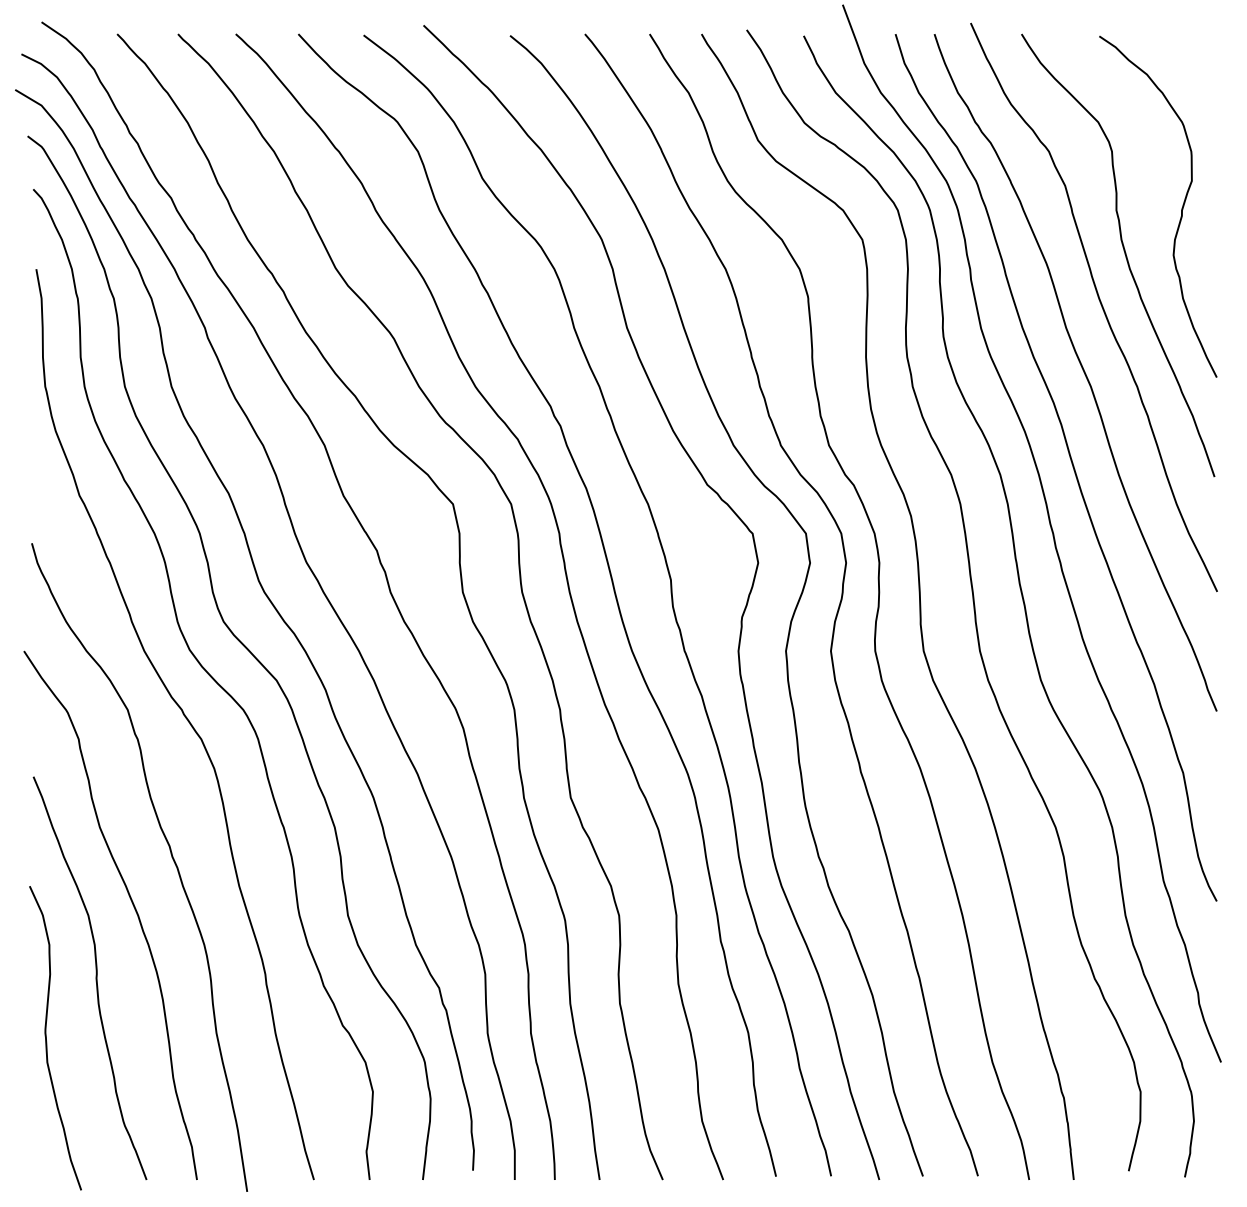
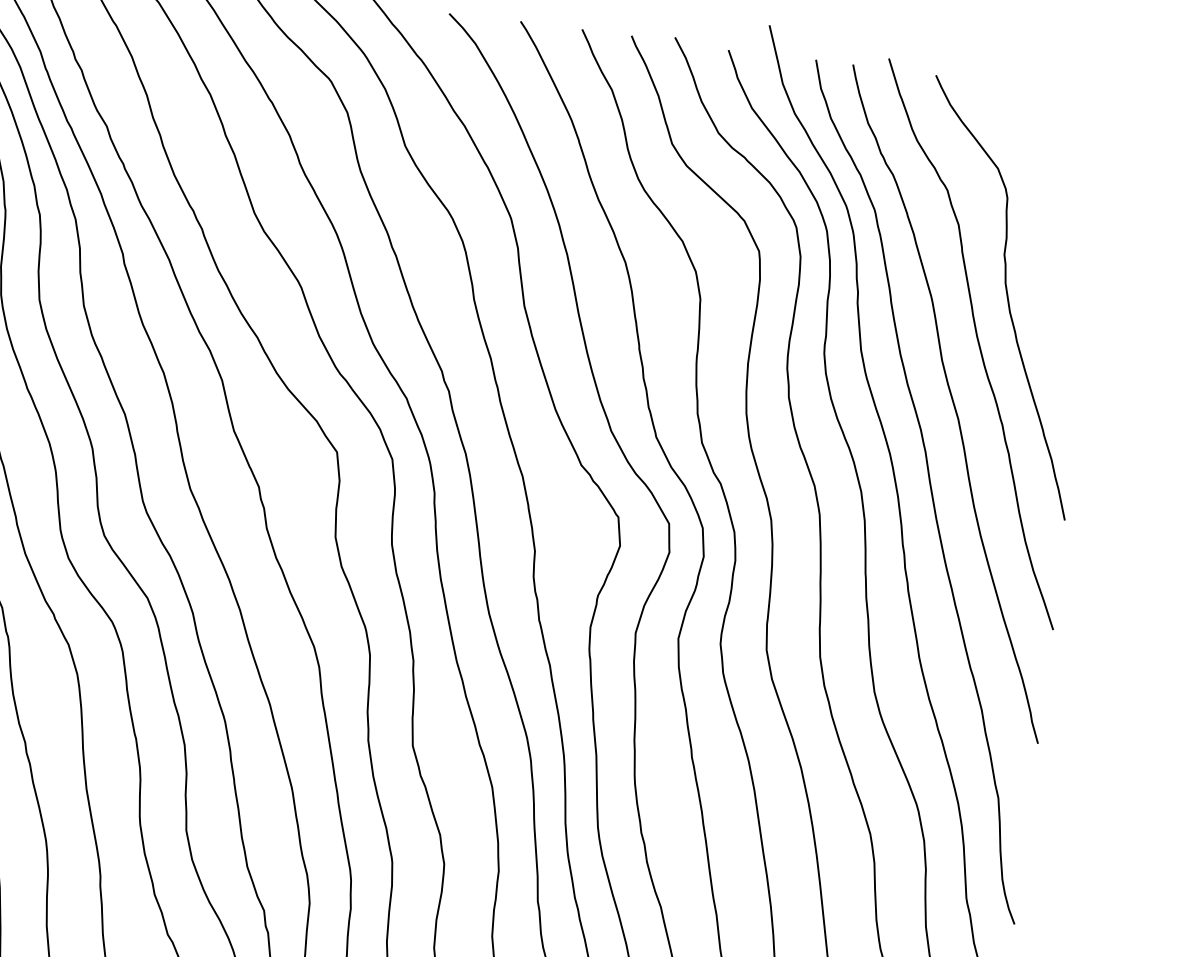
curve: (1181, 208) -> (1066, 260), removed

